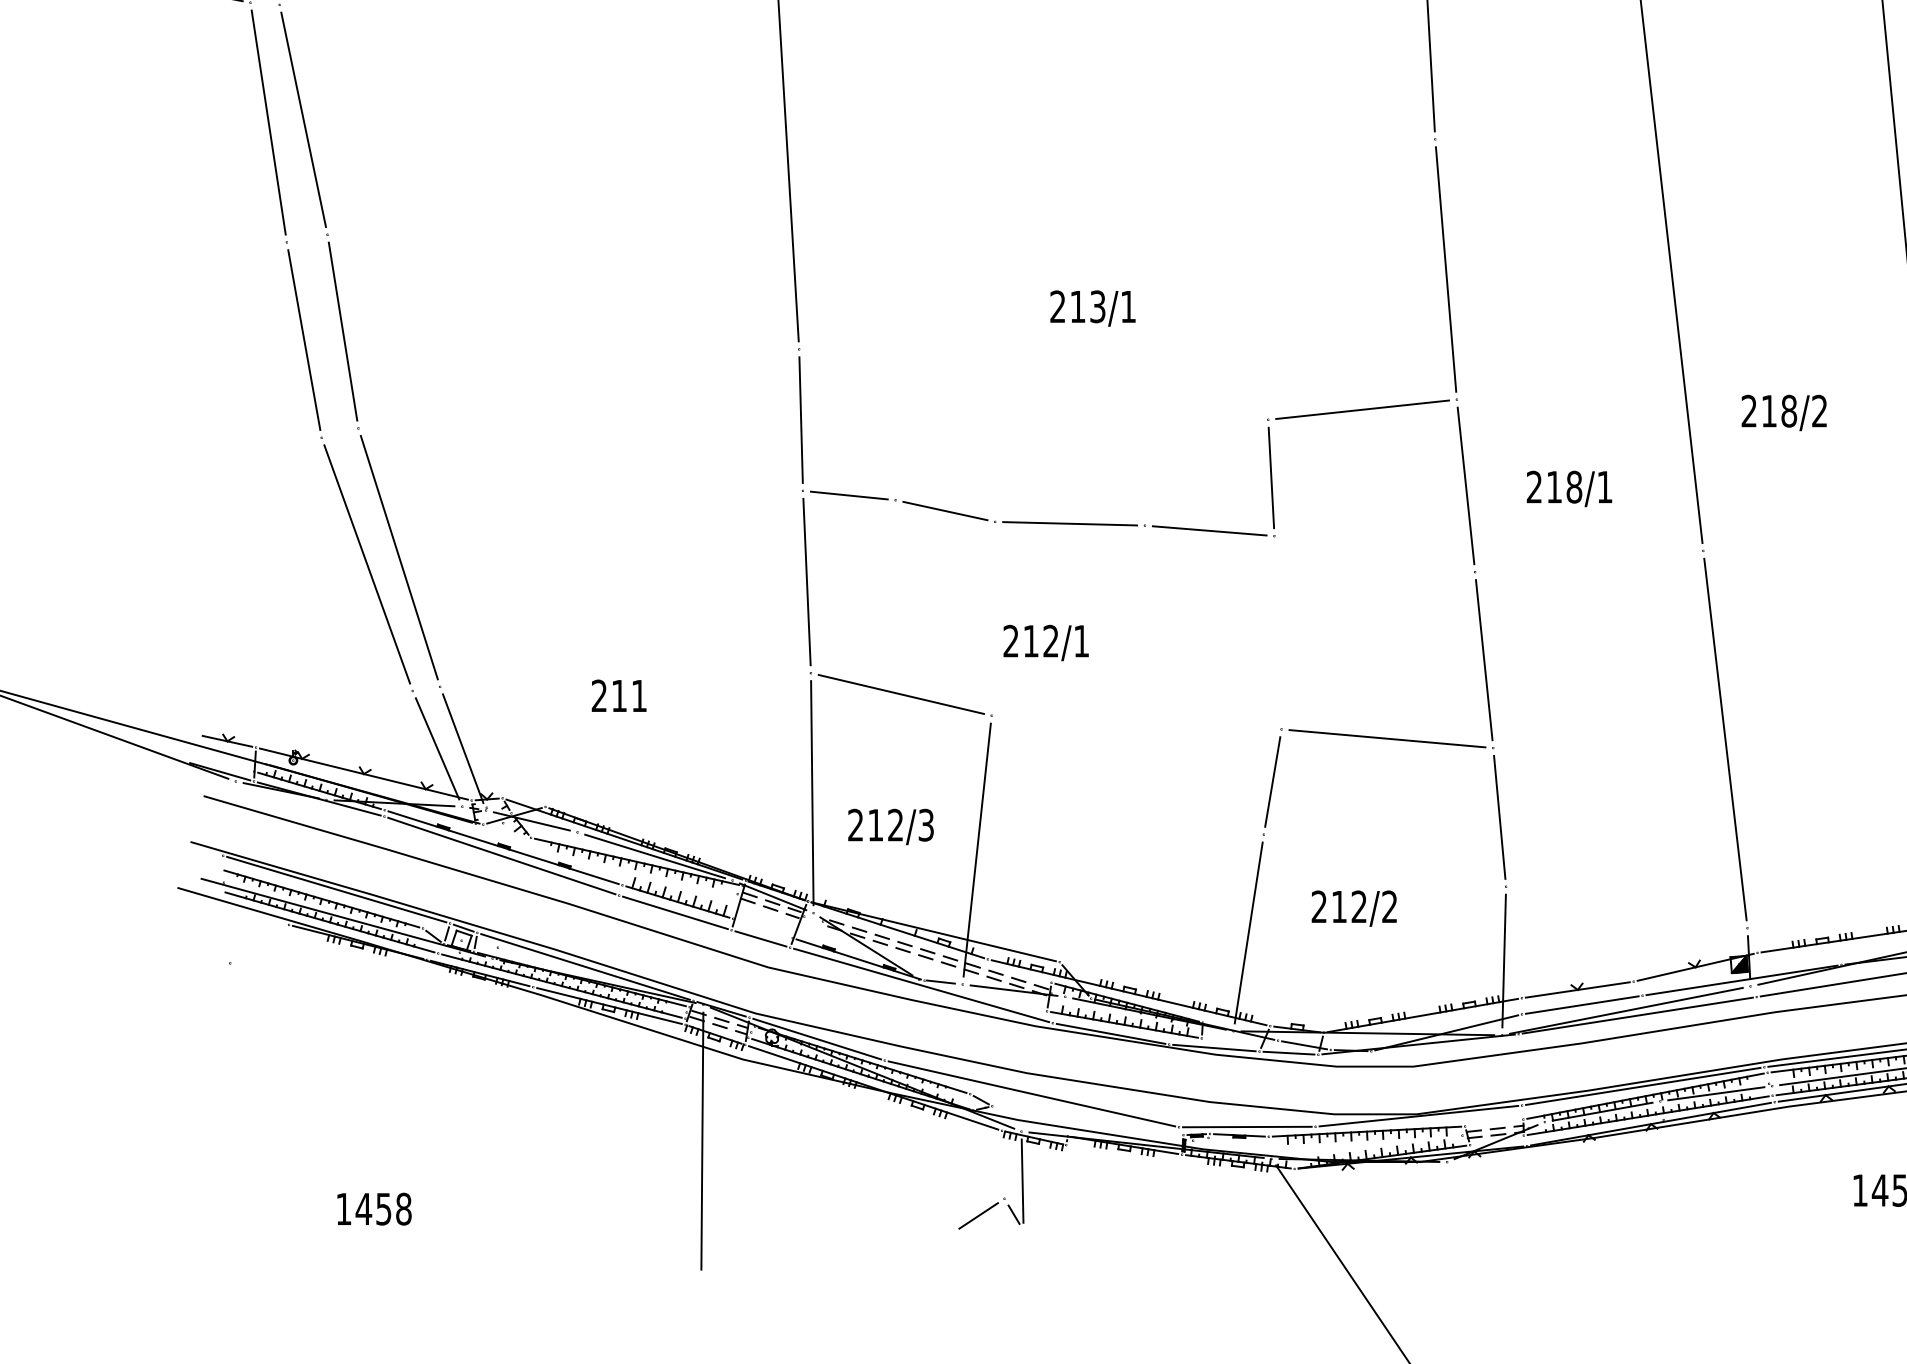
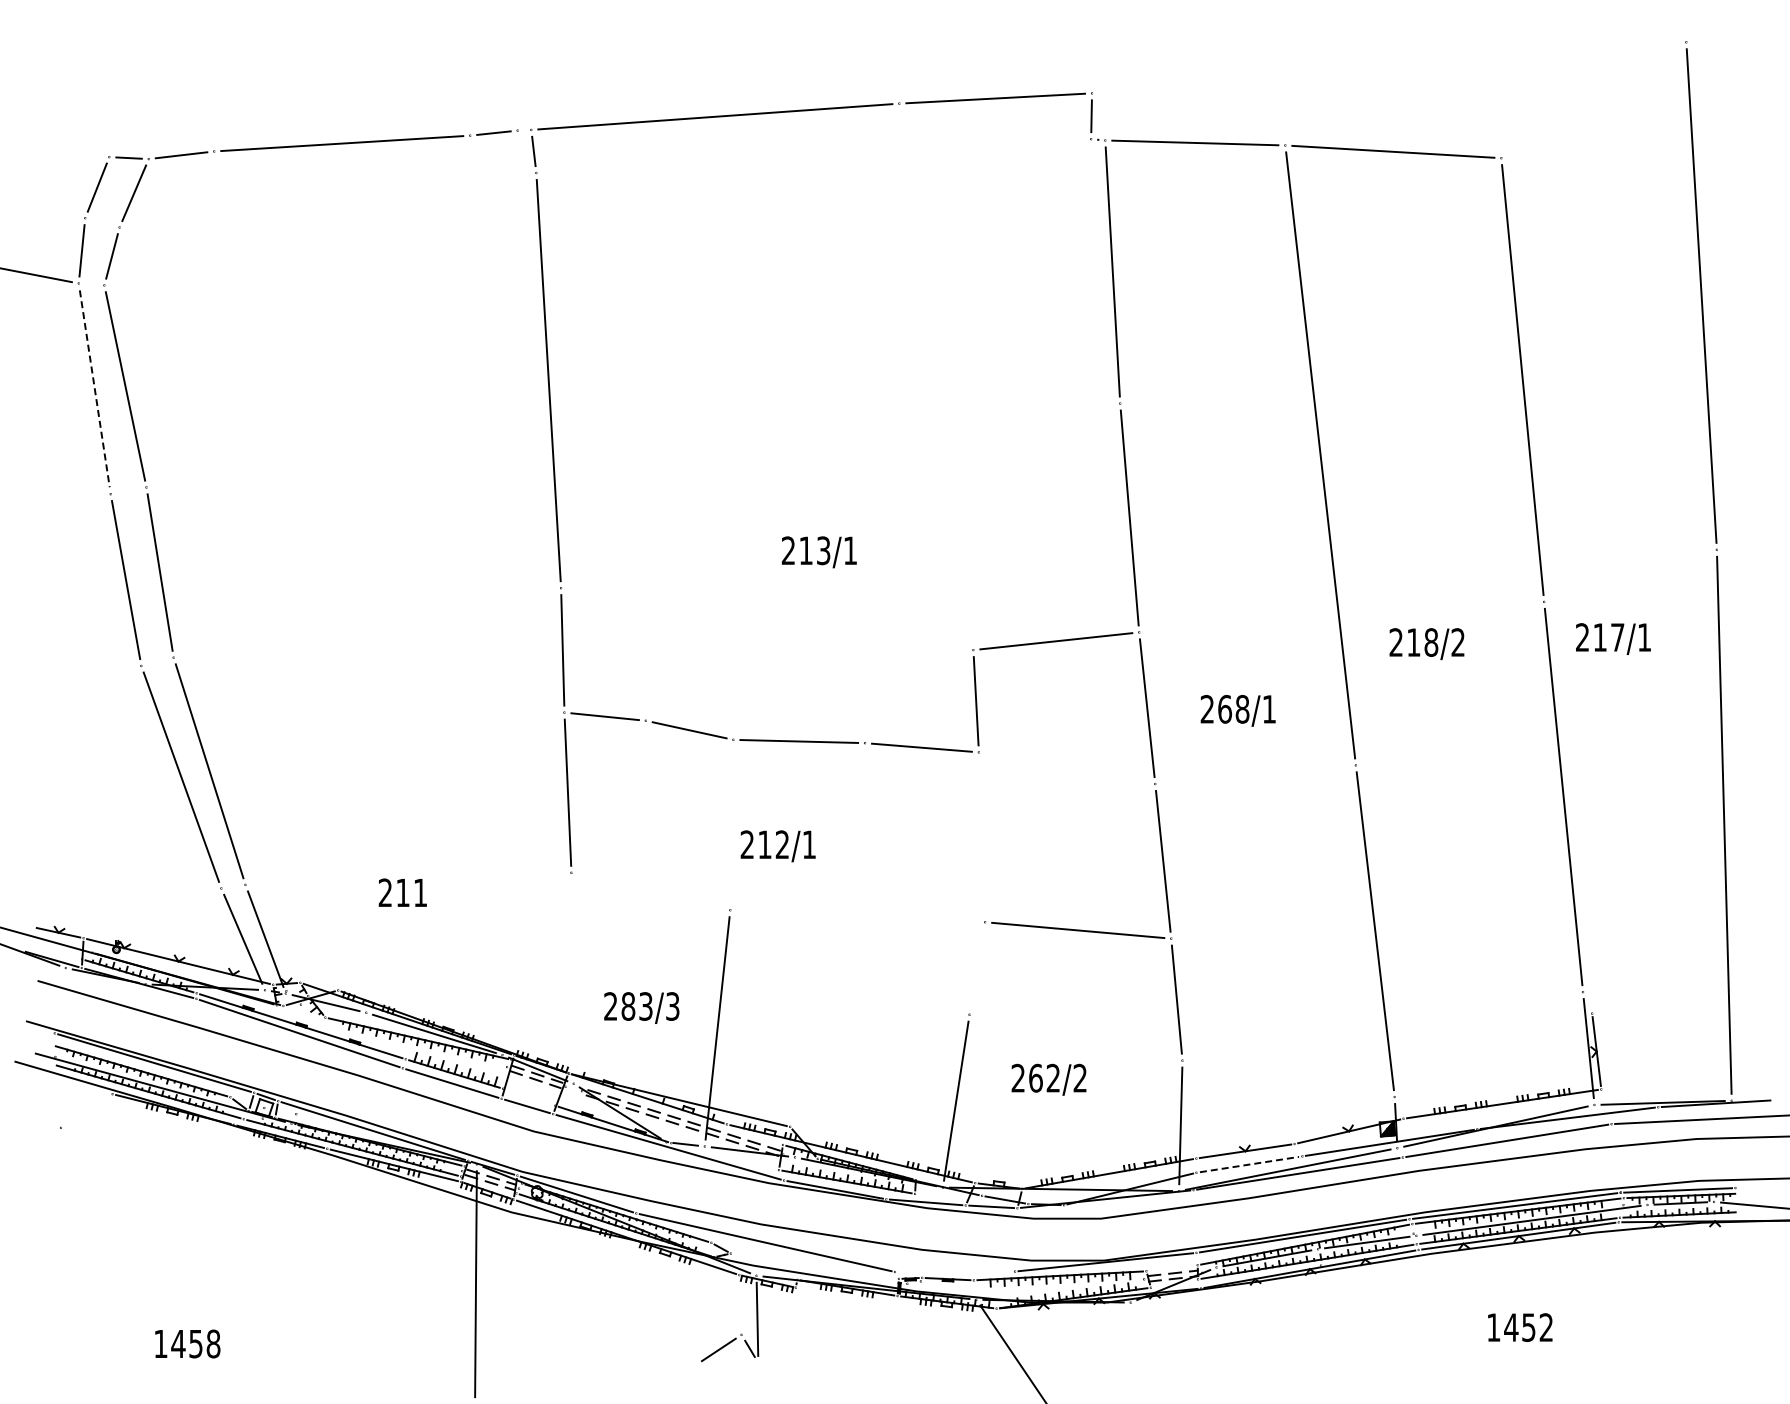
line: (268, 122) -> (94, 388), solid -> dashed
text: (1555, 486) -> (1225, 708), 218/1 -> 268/1
line: (900, 694) -> (650, 891), removed
line: (1272, 782) -> (977, 968), removed
line: (812, 792) -> (572, 977), removed
text: (884, 825) -> (636, 1006), 212/3 -> 283/3
text: (1338, 906) -> (1035, 1077), 212/2 -> 262/2
line: (1582, 1004) -> (1249, 1164), solid -> dashed
line: (1246, 1126) -> (954, 1271), removed

